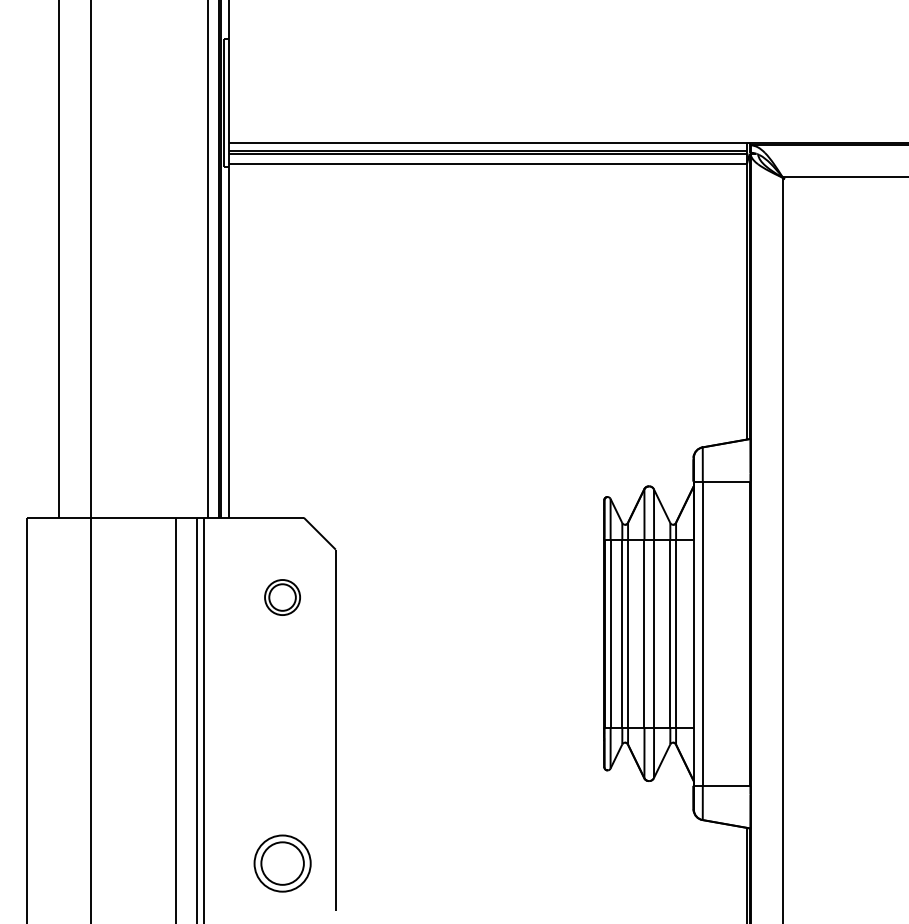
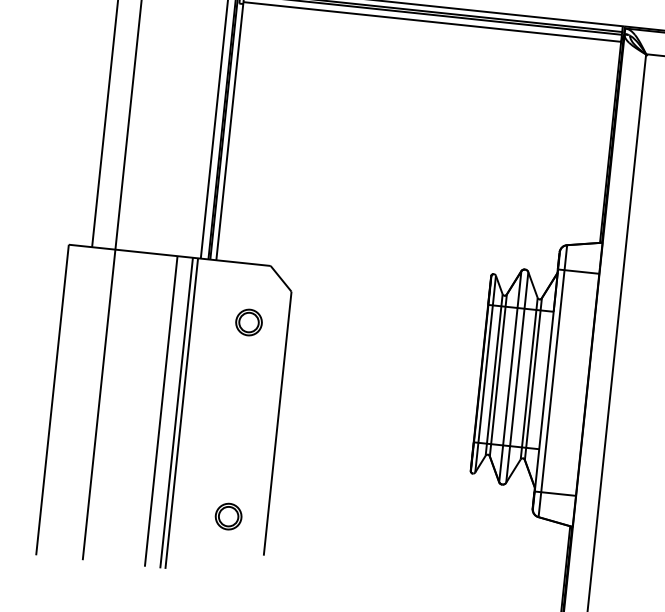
part: (282, 863) -> (228, 516), size x0.62

